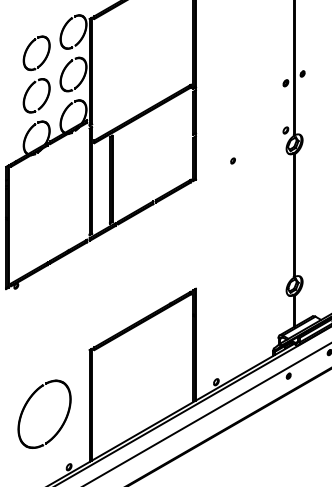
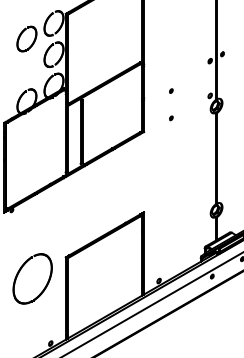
part: (28, 91) -> (20, 67), removed
part: (232, 123) -> (170, 90), added
part: (44, 413) -> (32, 278), moved

